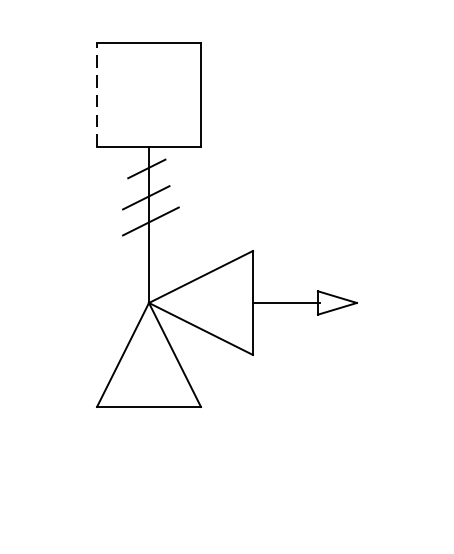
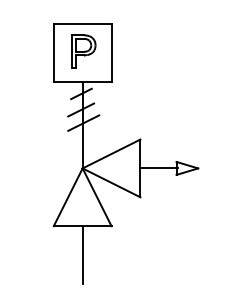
part: (150, 92) -> (83, 51), added
line: (96, 94) -> (53, 52), dashed -> solid
line: (148, 457) -> (82, 254), added

